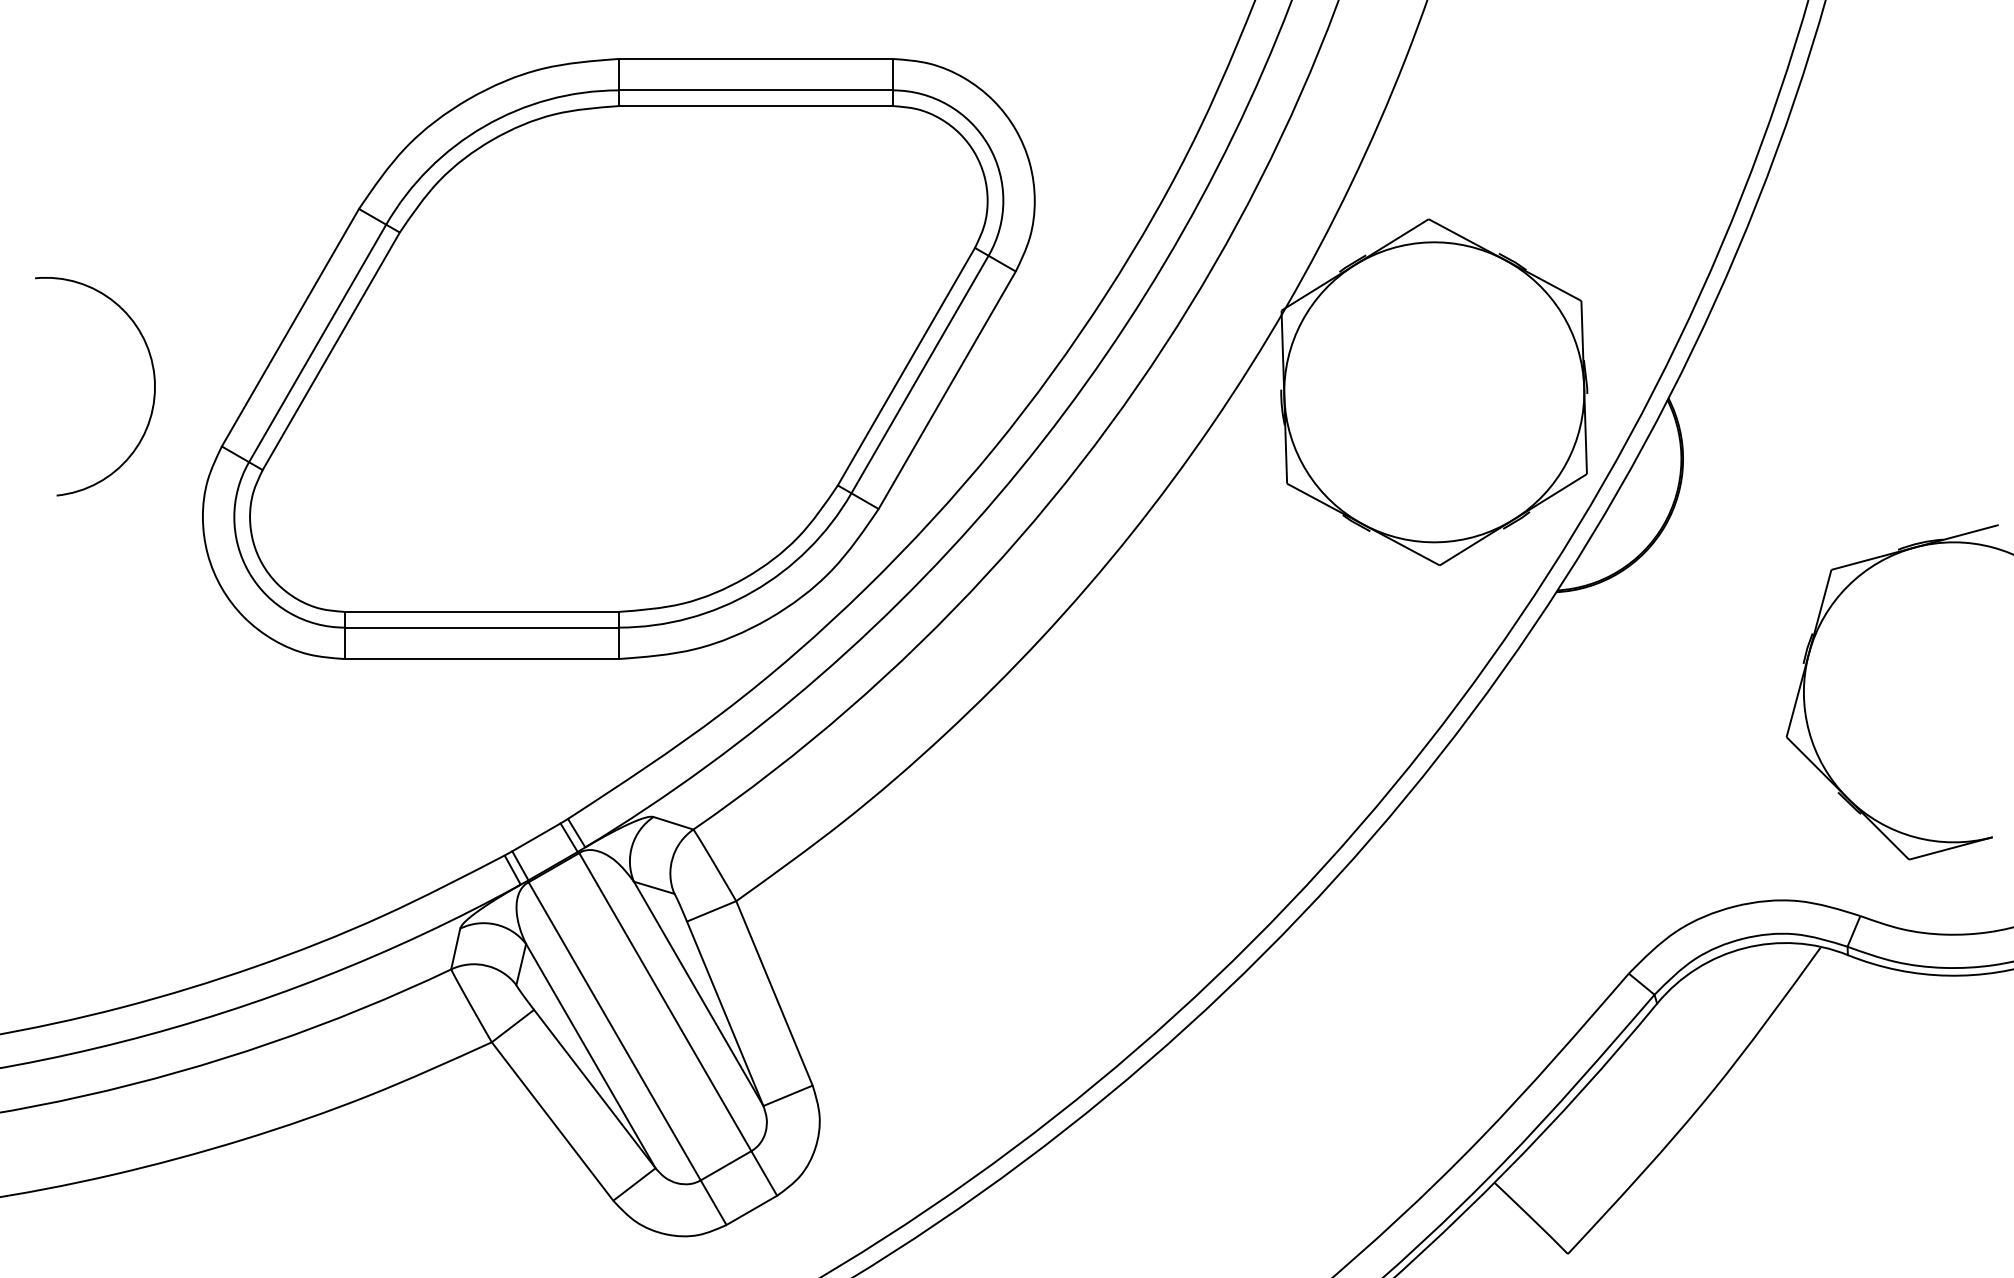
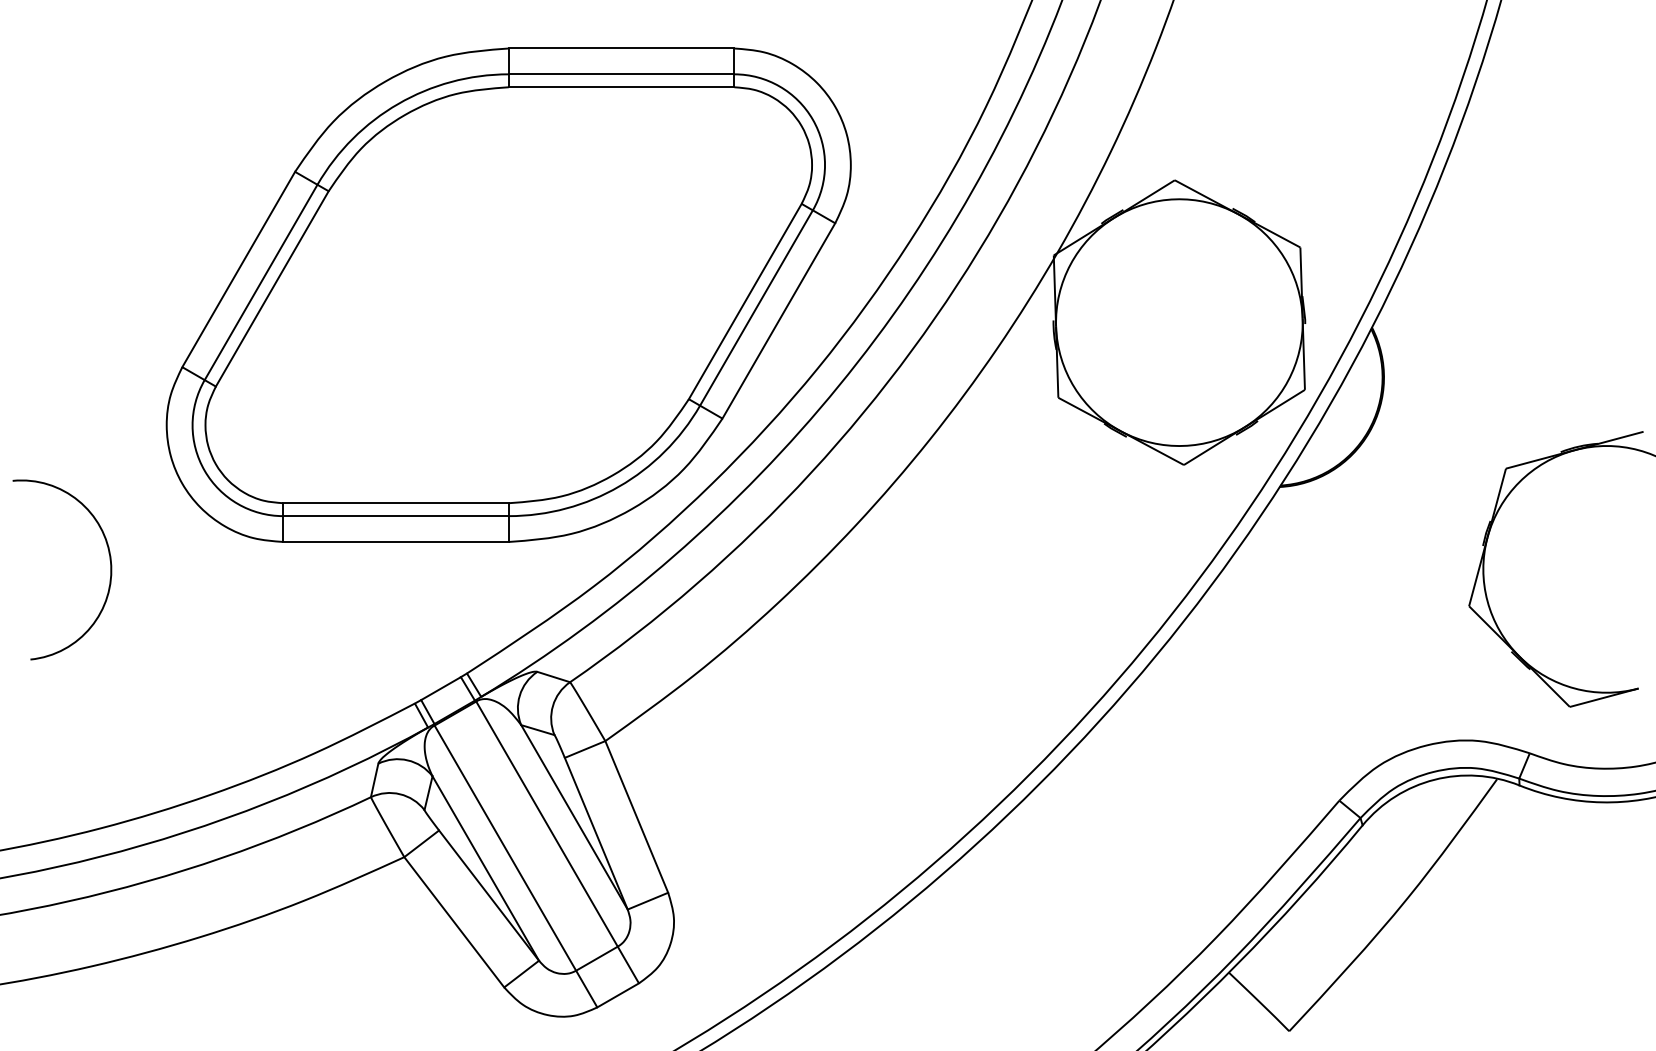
arc: (152, 375) -> (109, 560), moved

